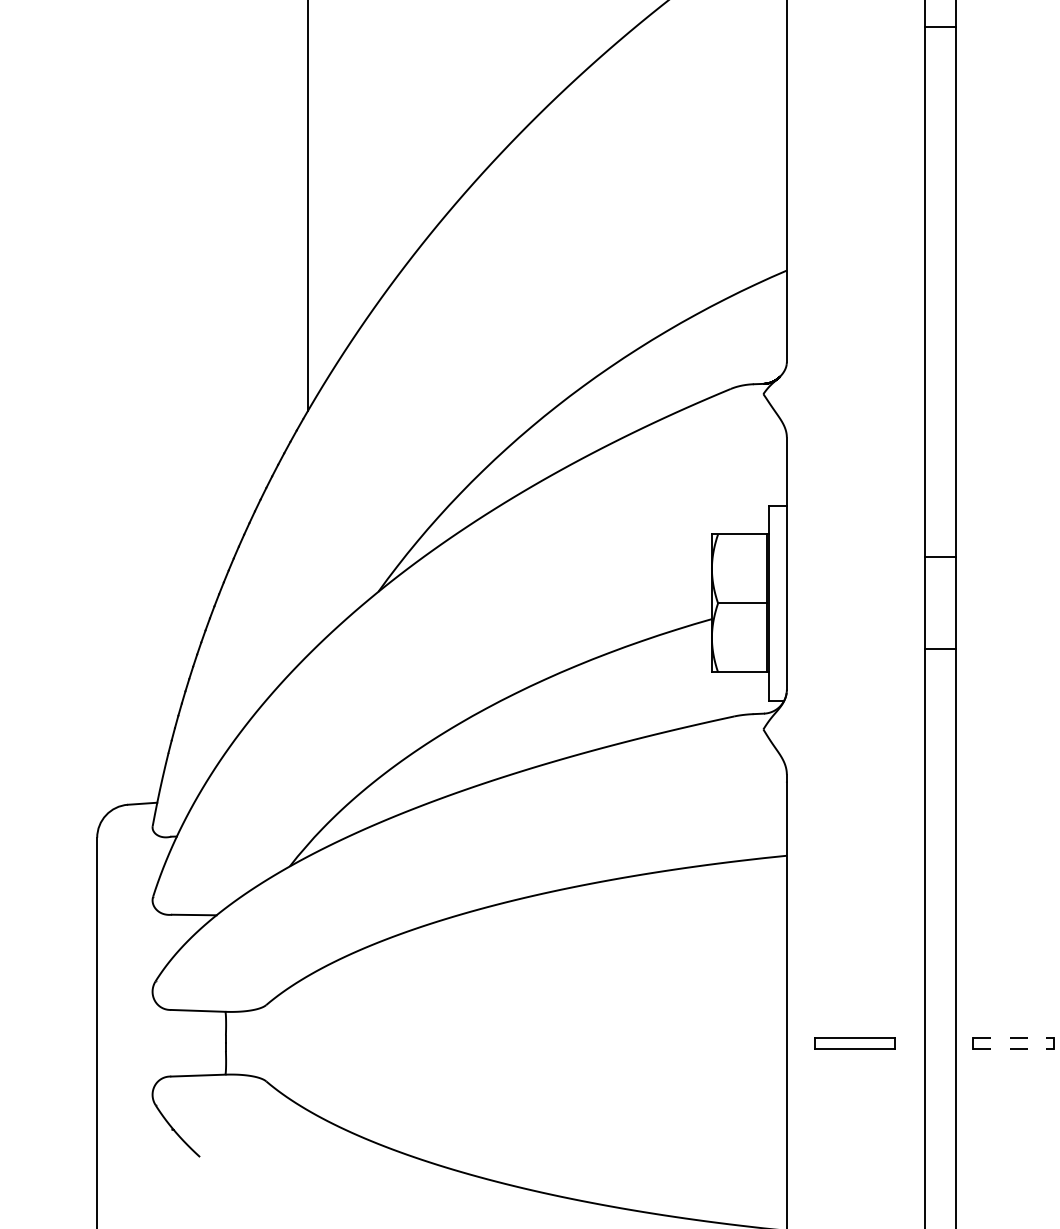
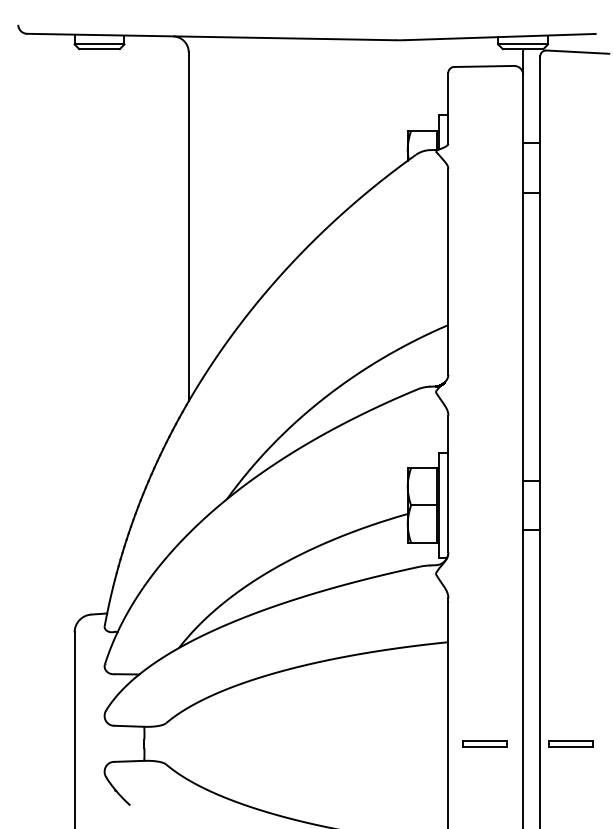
line: (1014, 1037) -> (571, 740), dashed -> solid
line: (1014, 1048) -> (571, 746), dashed -> solid

